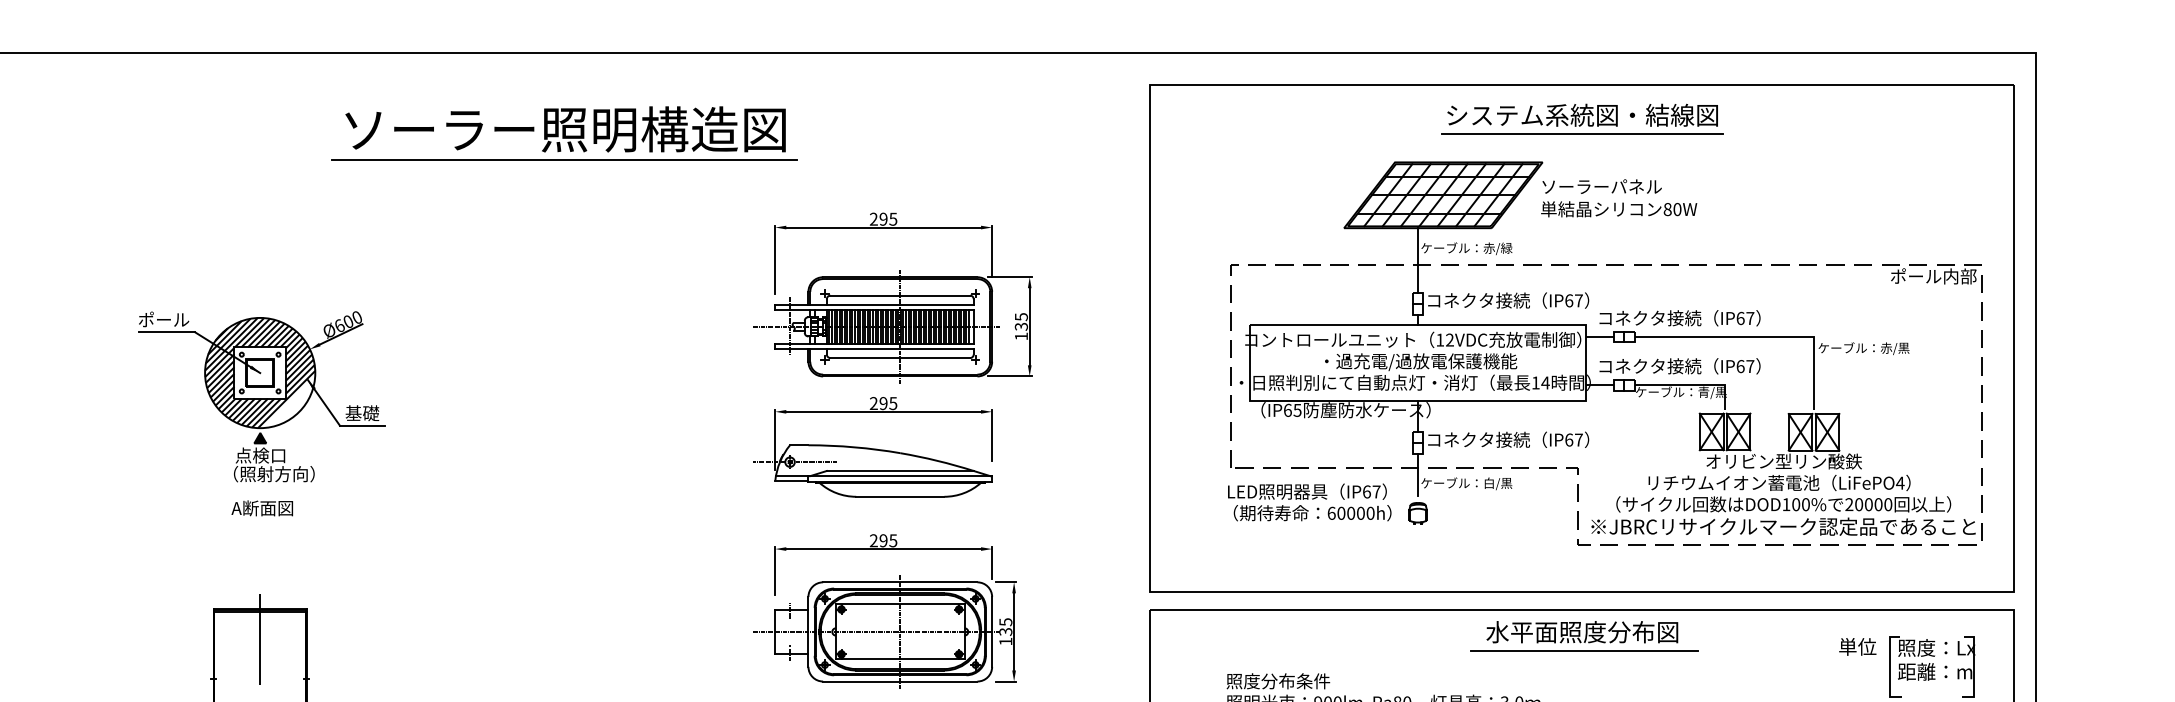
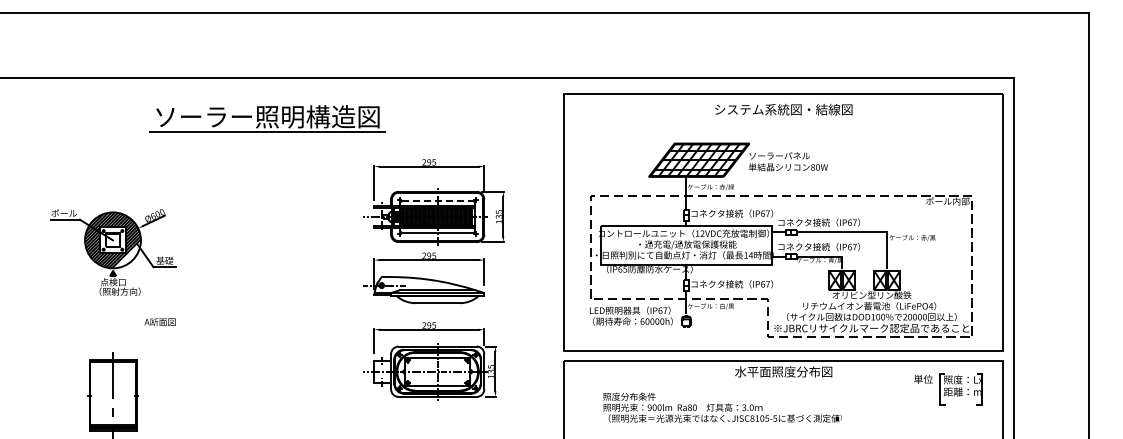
line: (1581, 134) -> (783, 119), removed
line: (901, 296) -> (438, 201), solid -> dashed
part: (1605, 351) -> (781, 239), moved
text: (261, 507) -> (159, 321), moved
line: (1583, 651) -> (784, 381), removed

